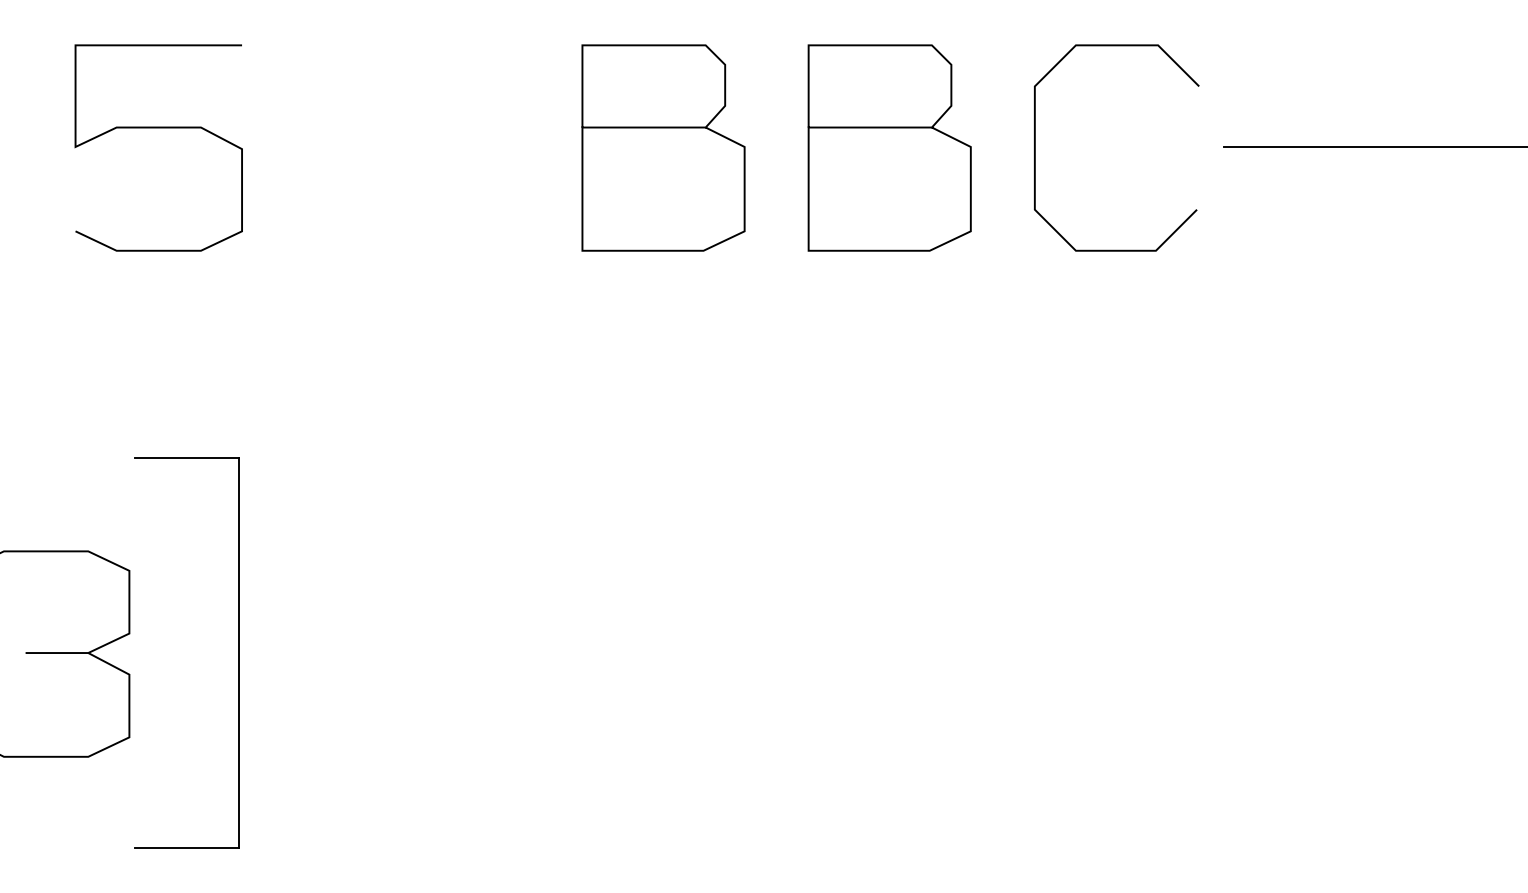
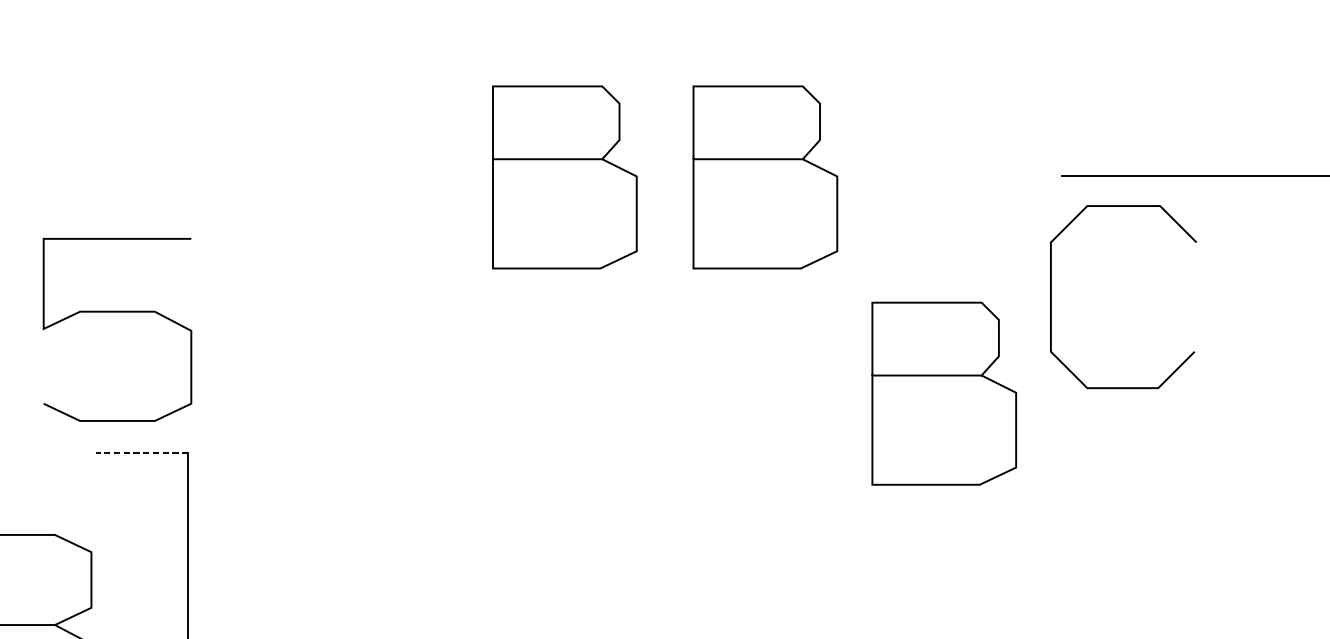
curve: (158, 128) -> (117, 312), moved
curve: (1035, 147) -> (1051, 296), moved
curve: (1091, 372) -> (944, 376), added
line: (186, 458) -> (142, 452), solid -> dashed

